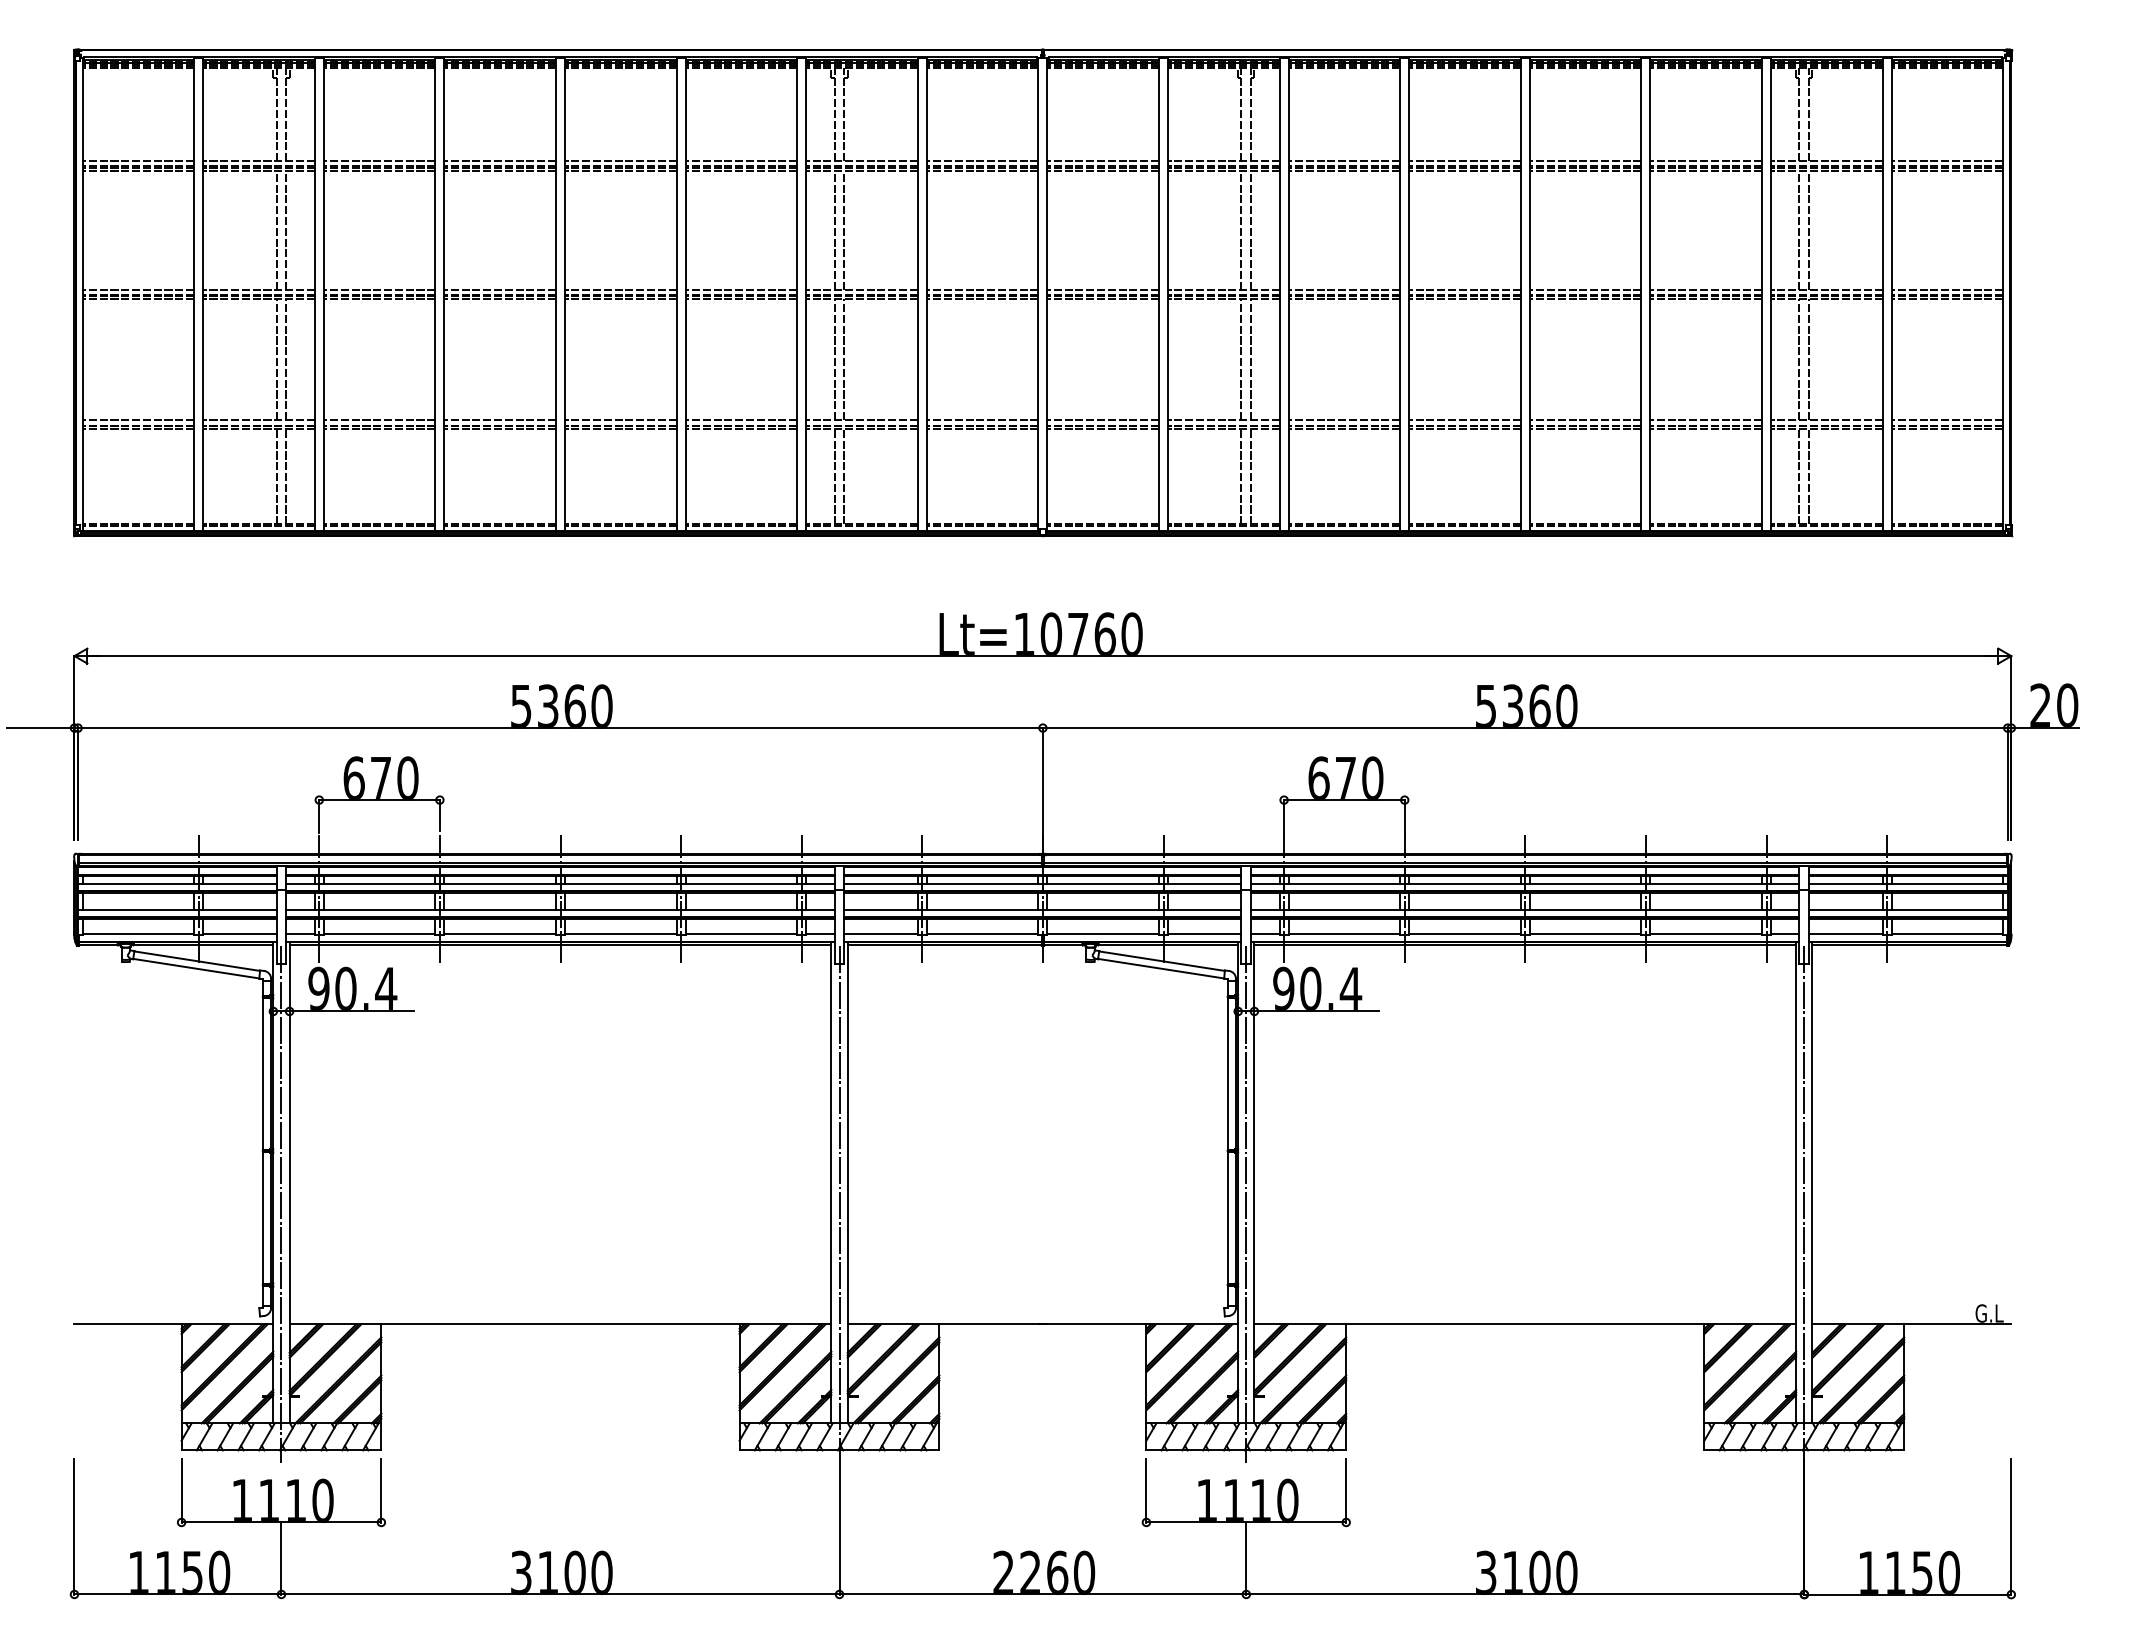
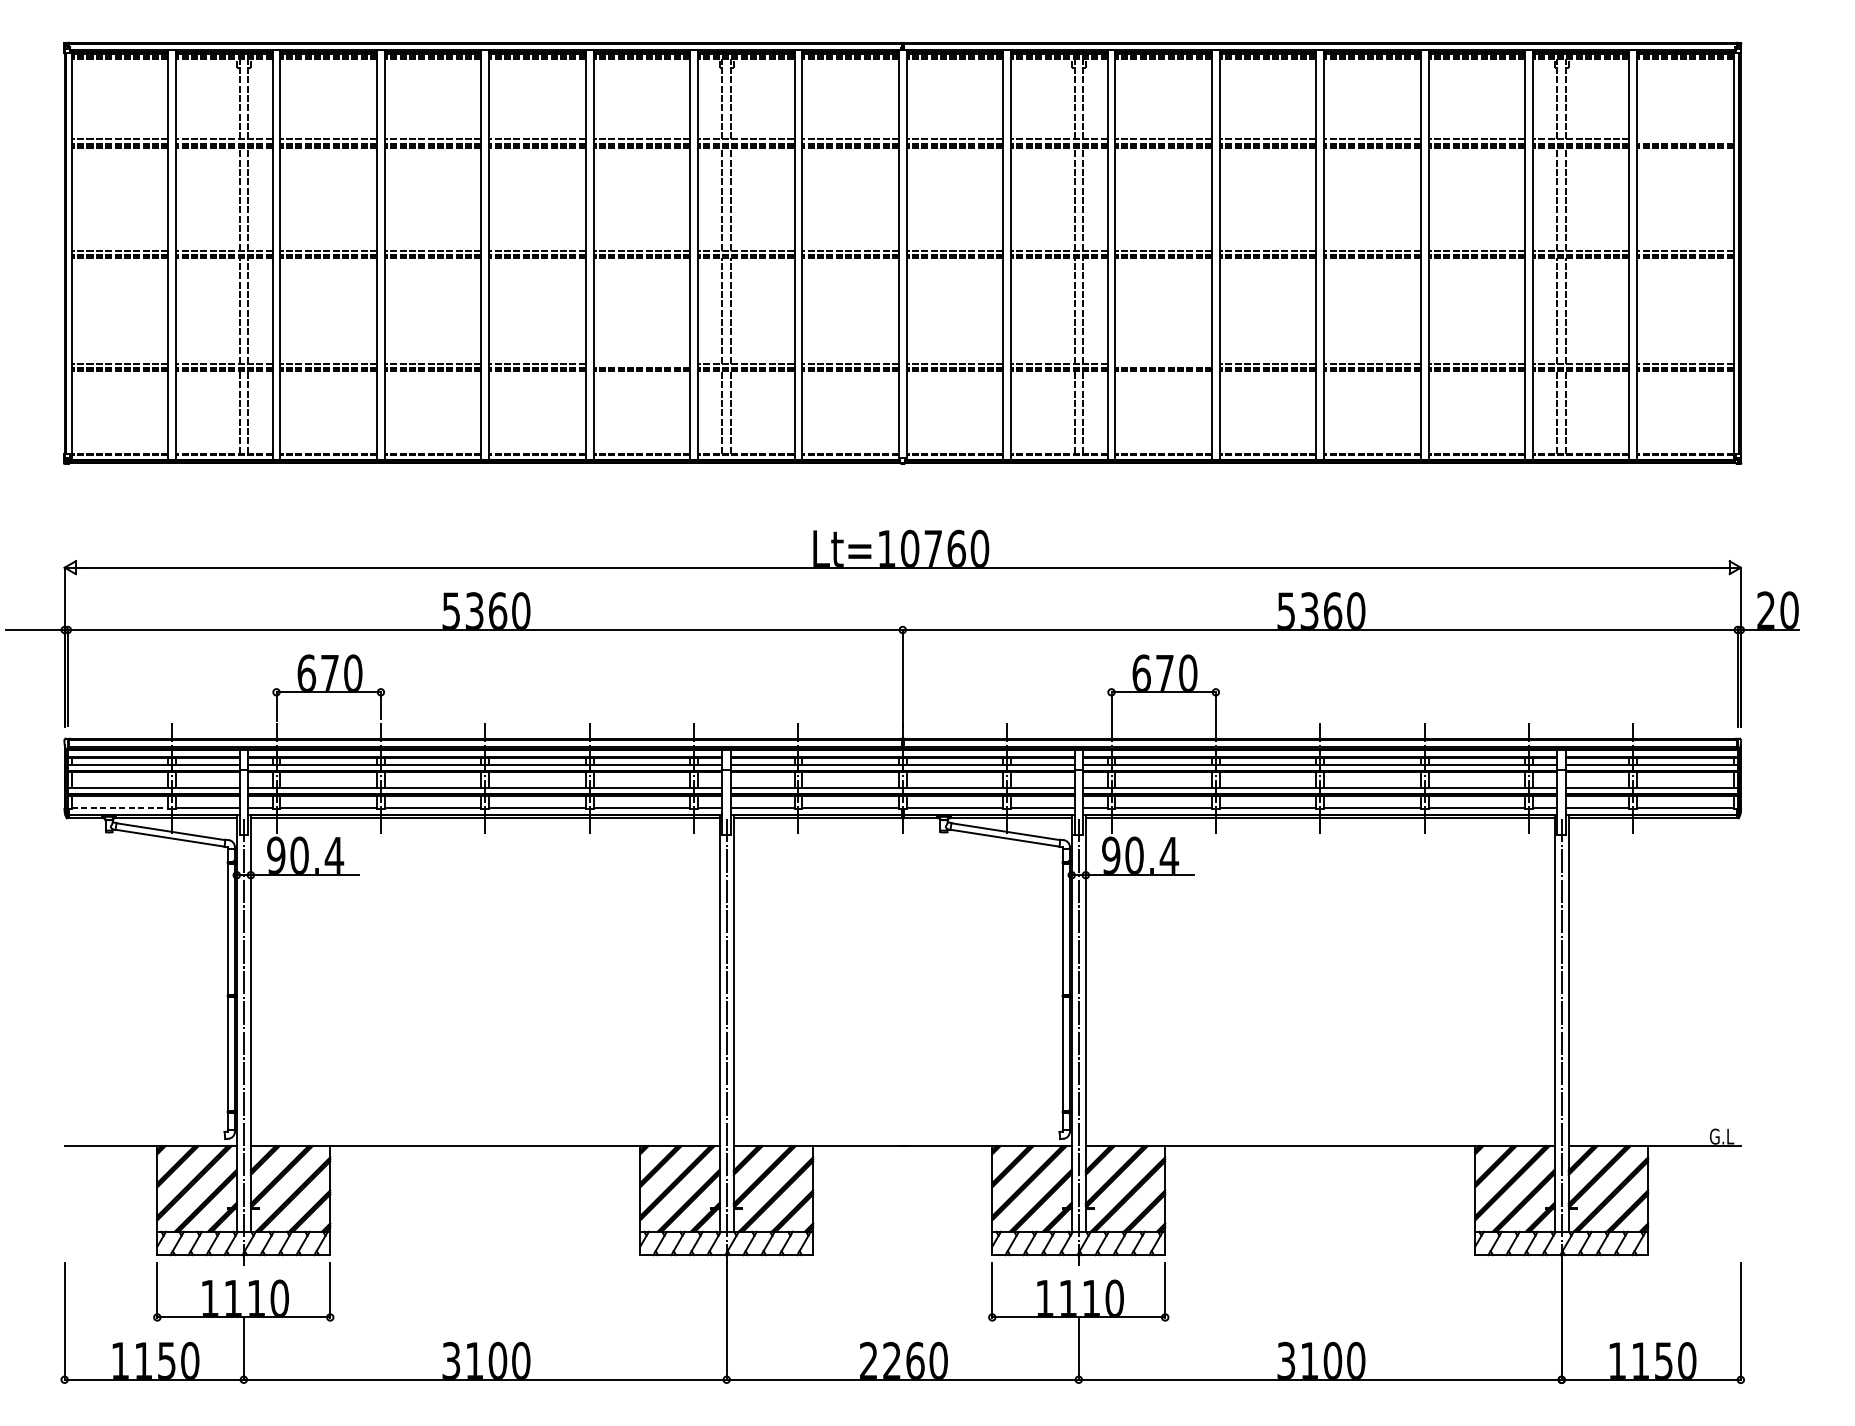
line: (1947, 161) -> (1685, 139), removed
line: (741, 420) -> (641, 363), removed
line: (1344, 420) -> (1163, 363), removed
line: (138, 933) -> (120, 807), solid -> dashed

